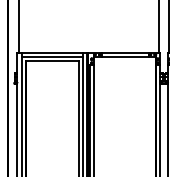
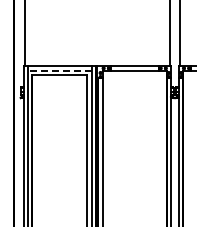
line: (52, 56) -> (59, 70), solid -> dashed

